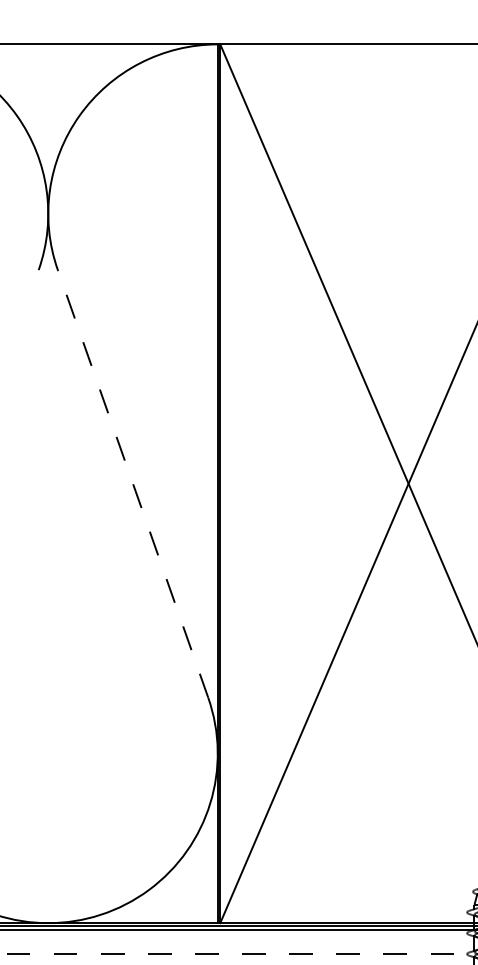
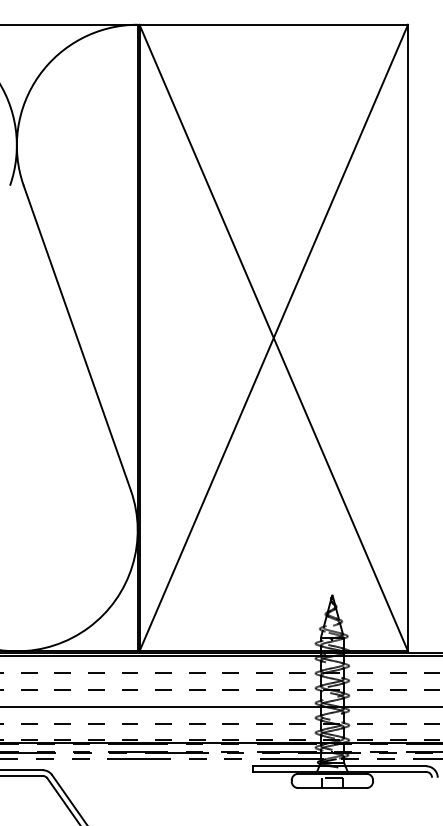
line: (133, 484) -> (77, 338), dashed -> solid

